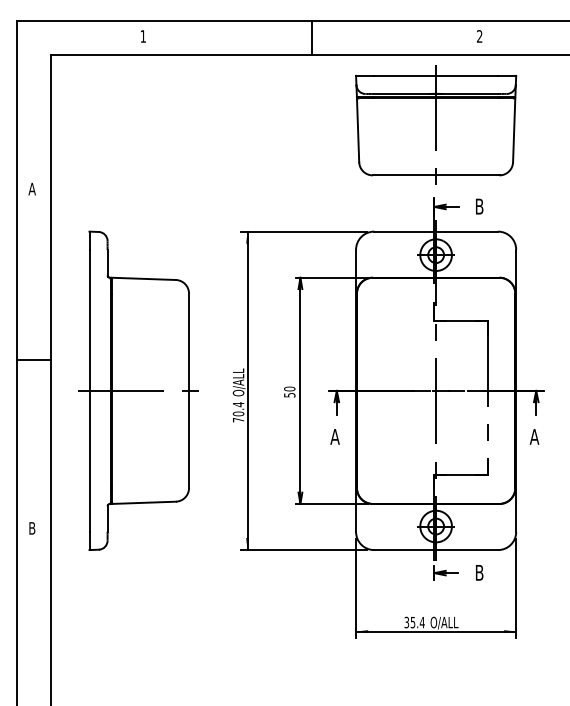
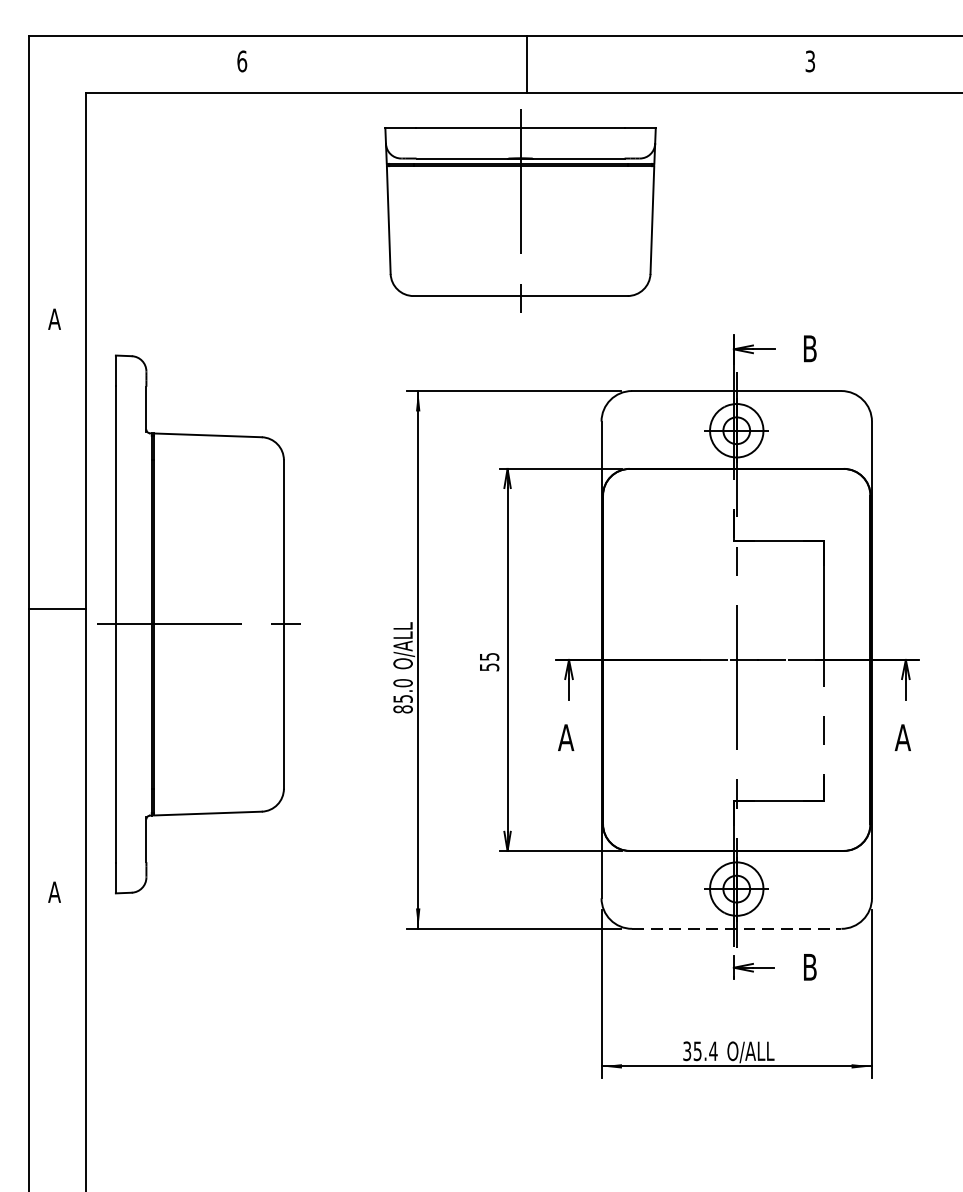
text: (143, 36) -> (242, 61), 1 -> 6
text: (479, 36) -> (809, 61), 2 -> 3
part: (436, 124) -> (521, 210), moved
text: (289, 388) -> (489, 655), 50 -> 55
part: (138, 390) -> (198, 623), moved
text: (238, 412) -> (402, 696), 70.4 -> 85.0
text: (31, 528) -> (53, 892), B -> A
line: (436, 550) -> (737, 929), solid -> dashed

